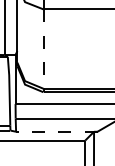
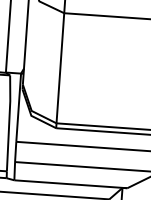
line: (43, 49) -> (60, 68), dashed -> solid
line: (56, 131) -> (70, 183), dashed -> solid

